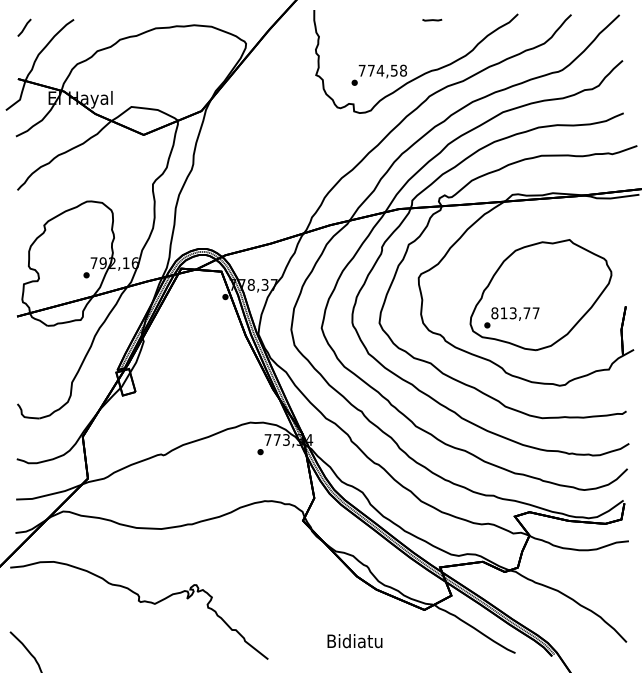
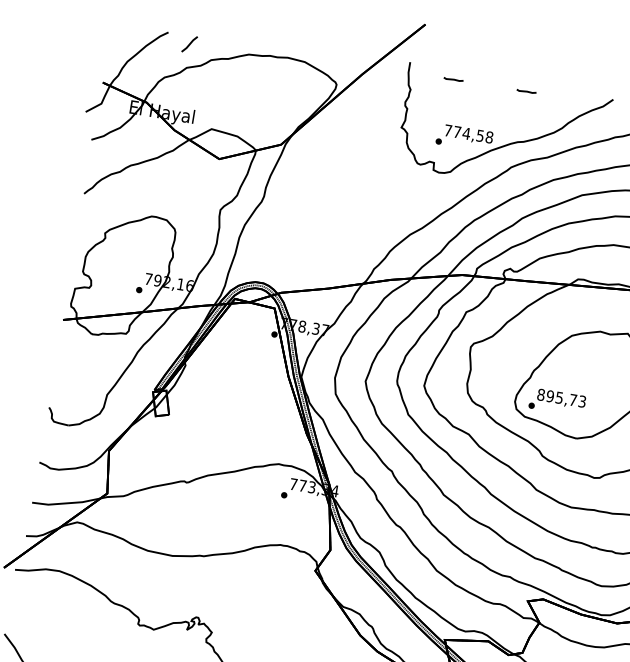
line: (359, 19) -> (453, 79), added
line: (24, 27) -> (189, 43), moved
text: (519, 313) -> (565, 399), 813,77 -> 895,73

